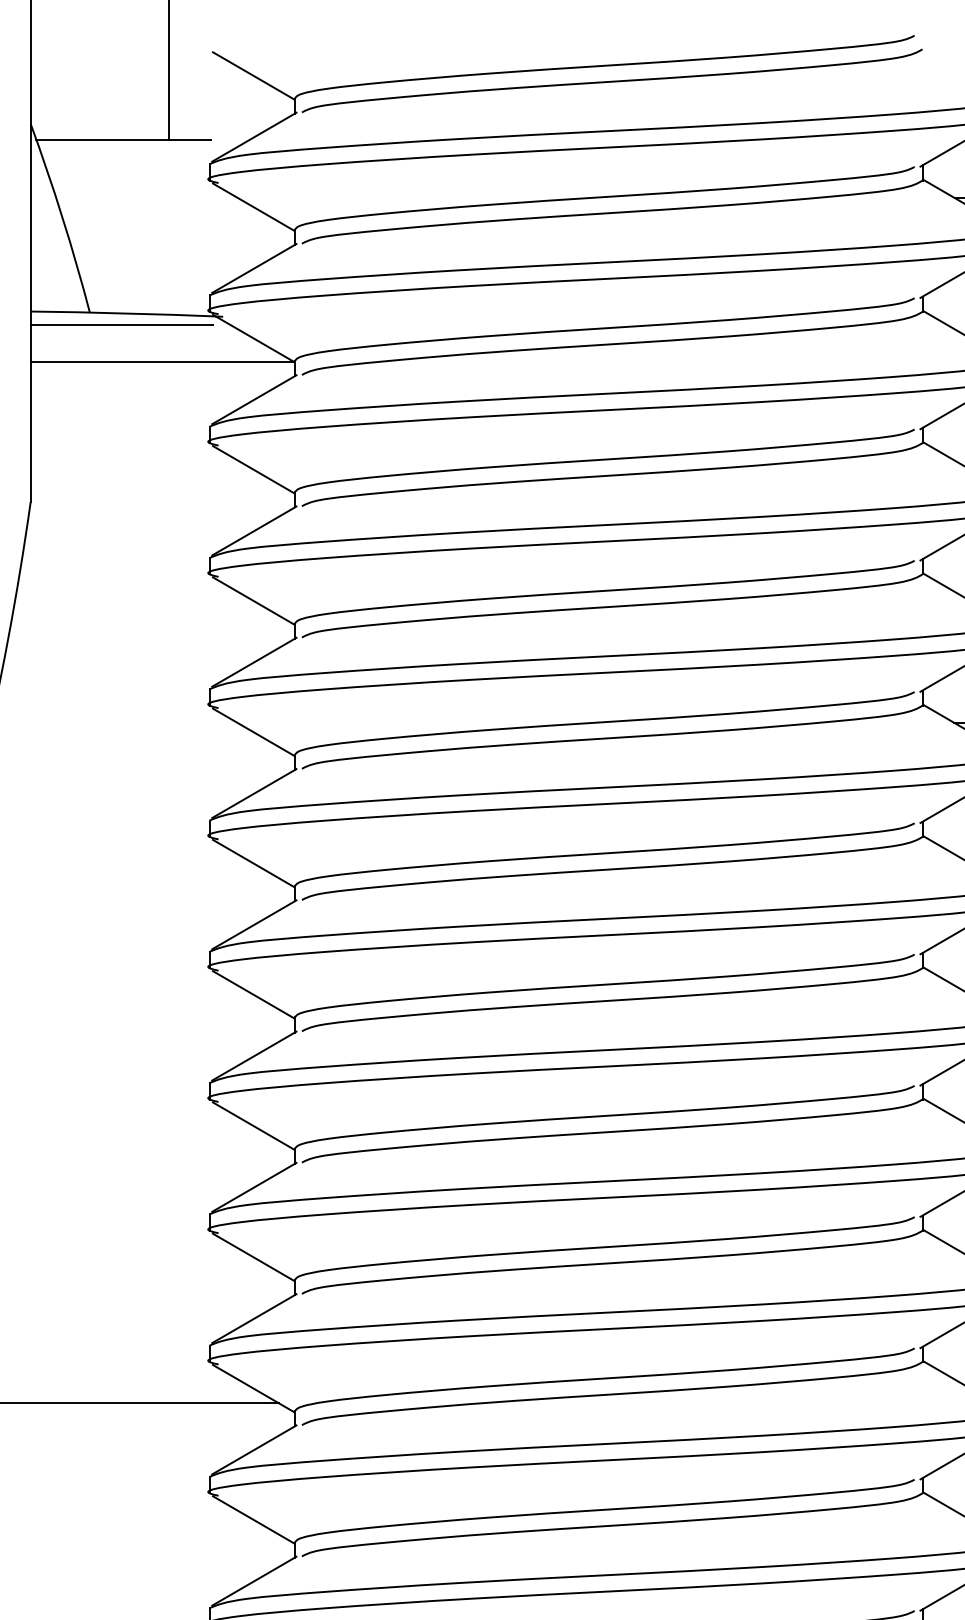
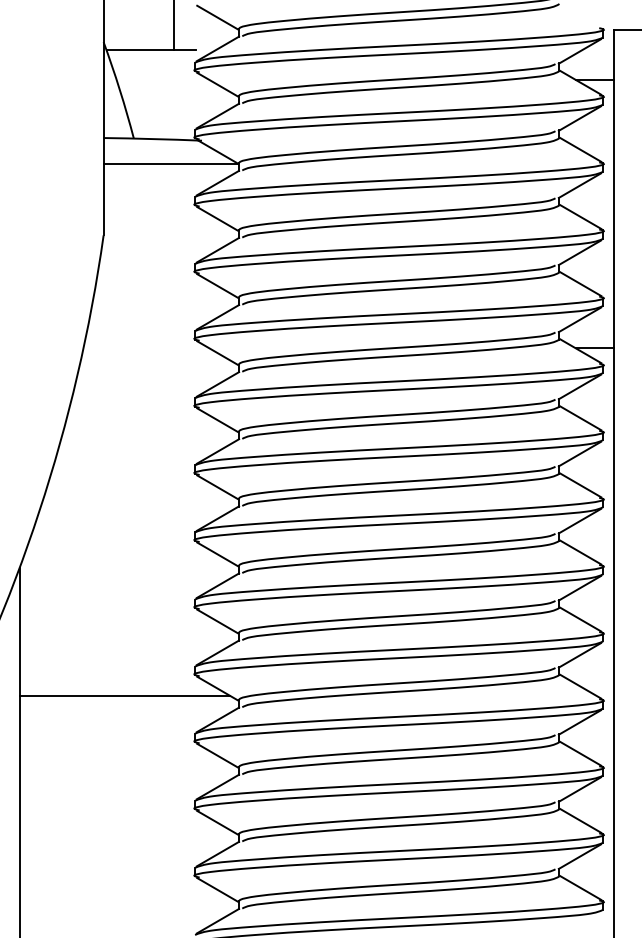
line: (120, 324) -> (149, 144), removed

